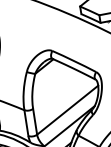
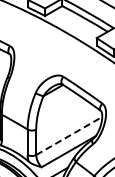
line: (67, 109) -> (69, 135), solid -> dashed

